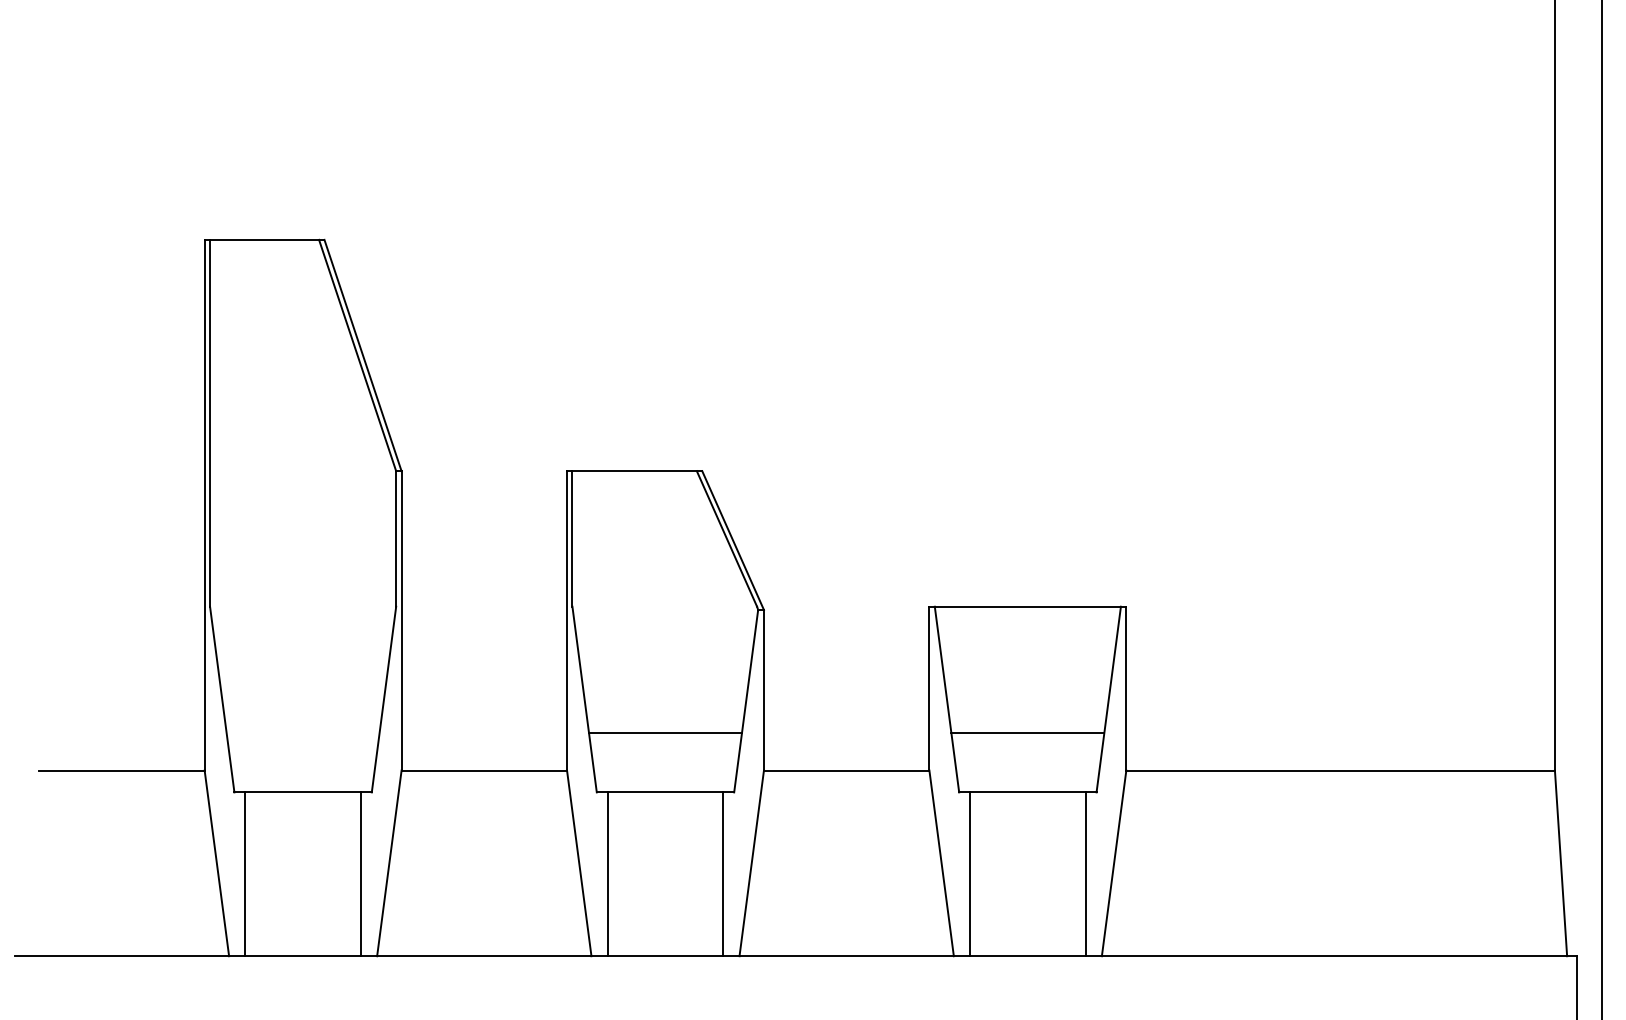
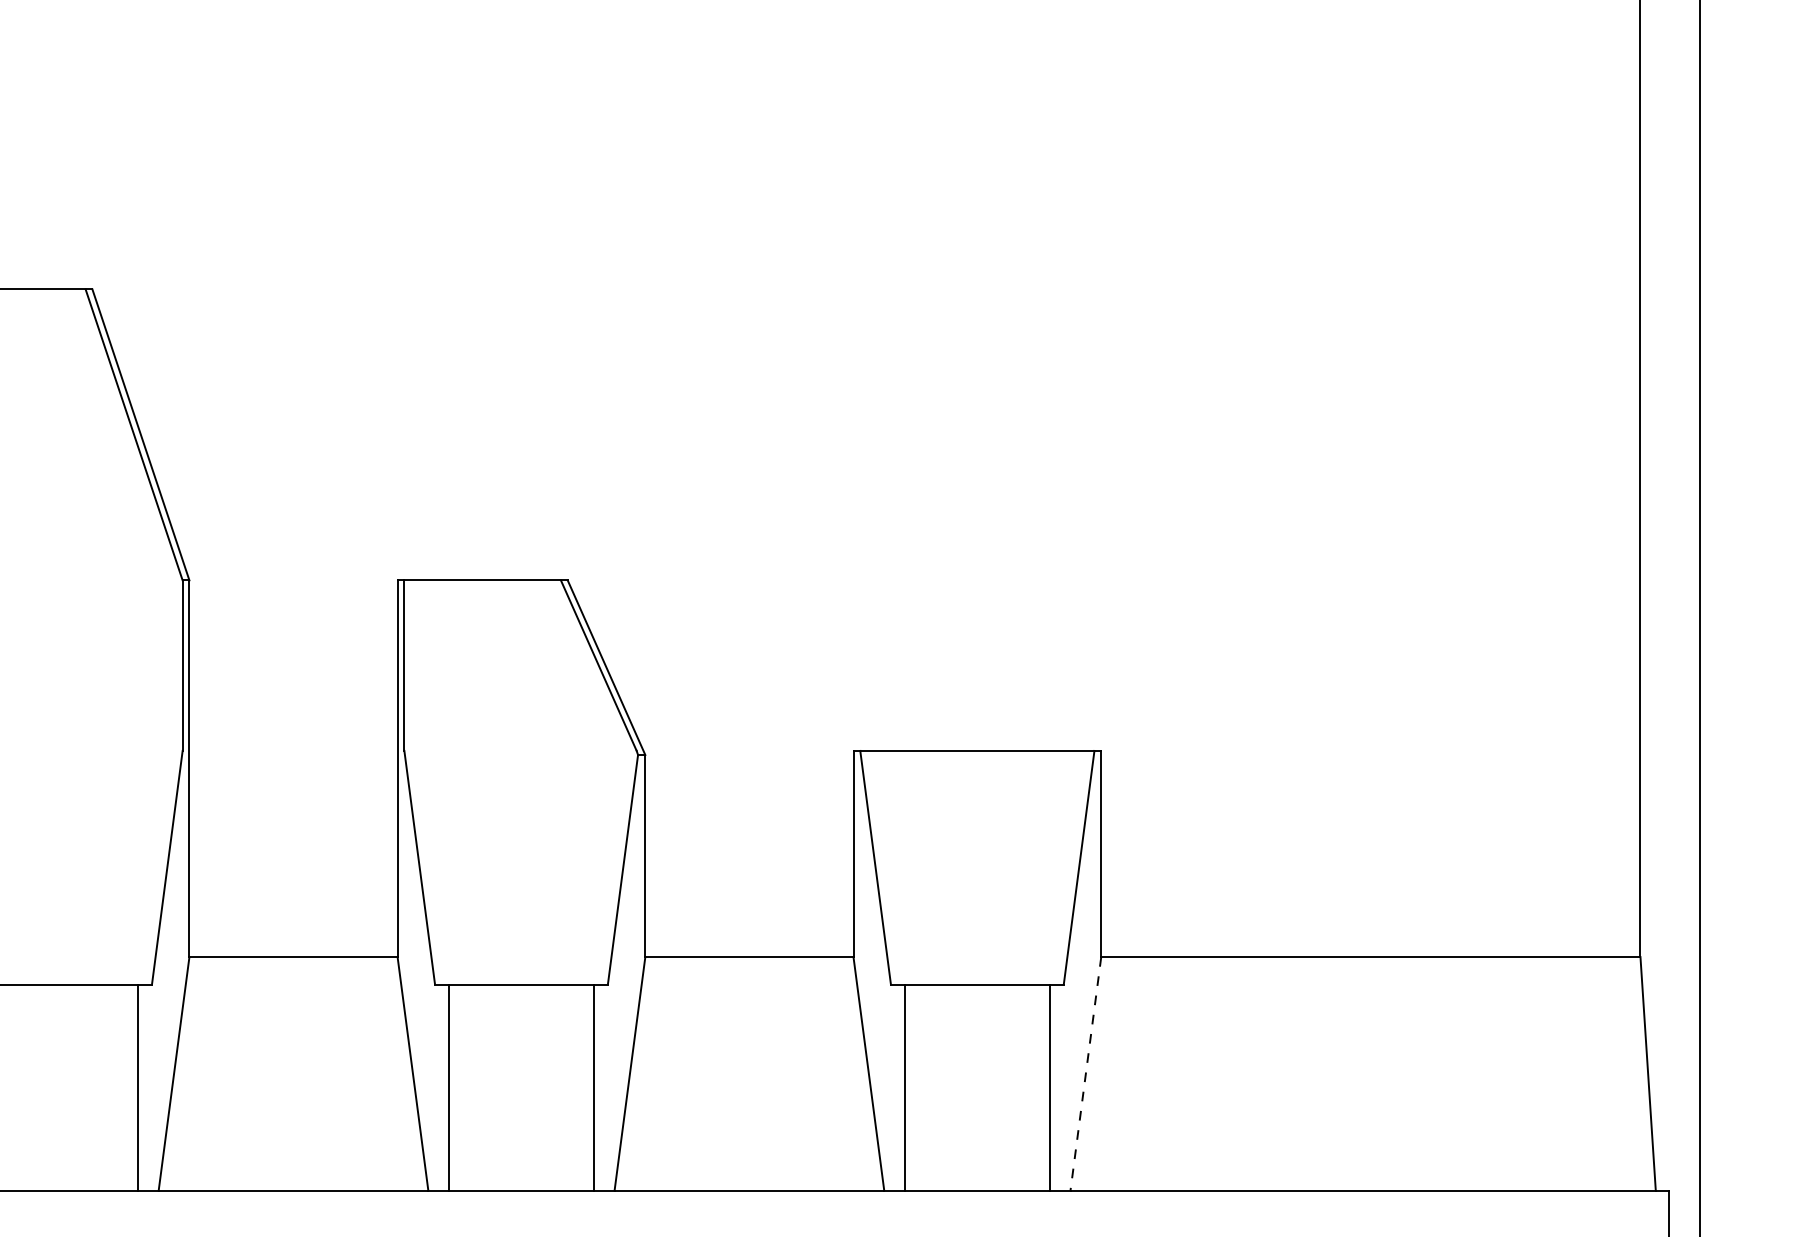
line: (665, 733) -> (521, 910), removed
line: (1027, 733) -> (976, 910), removed
line: (1114, 863) -> (1086, 1073), solid -> dashed

